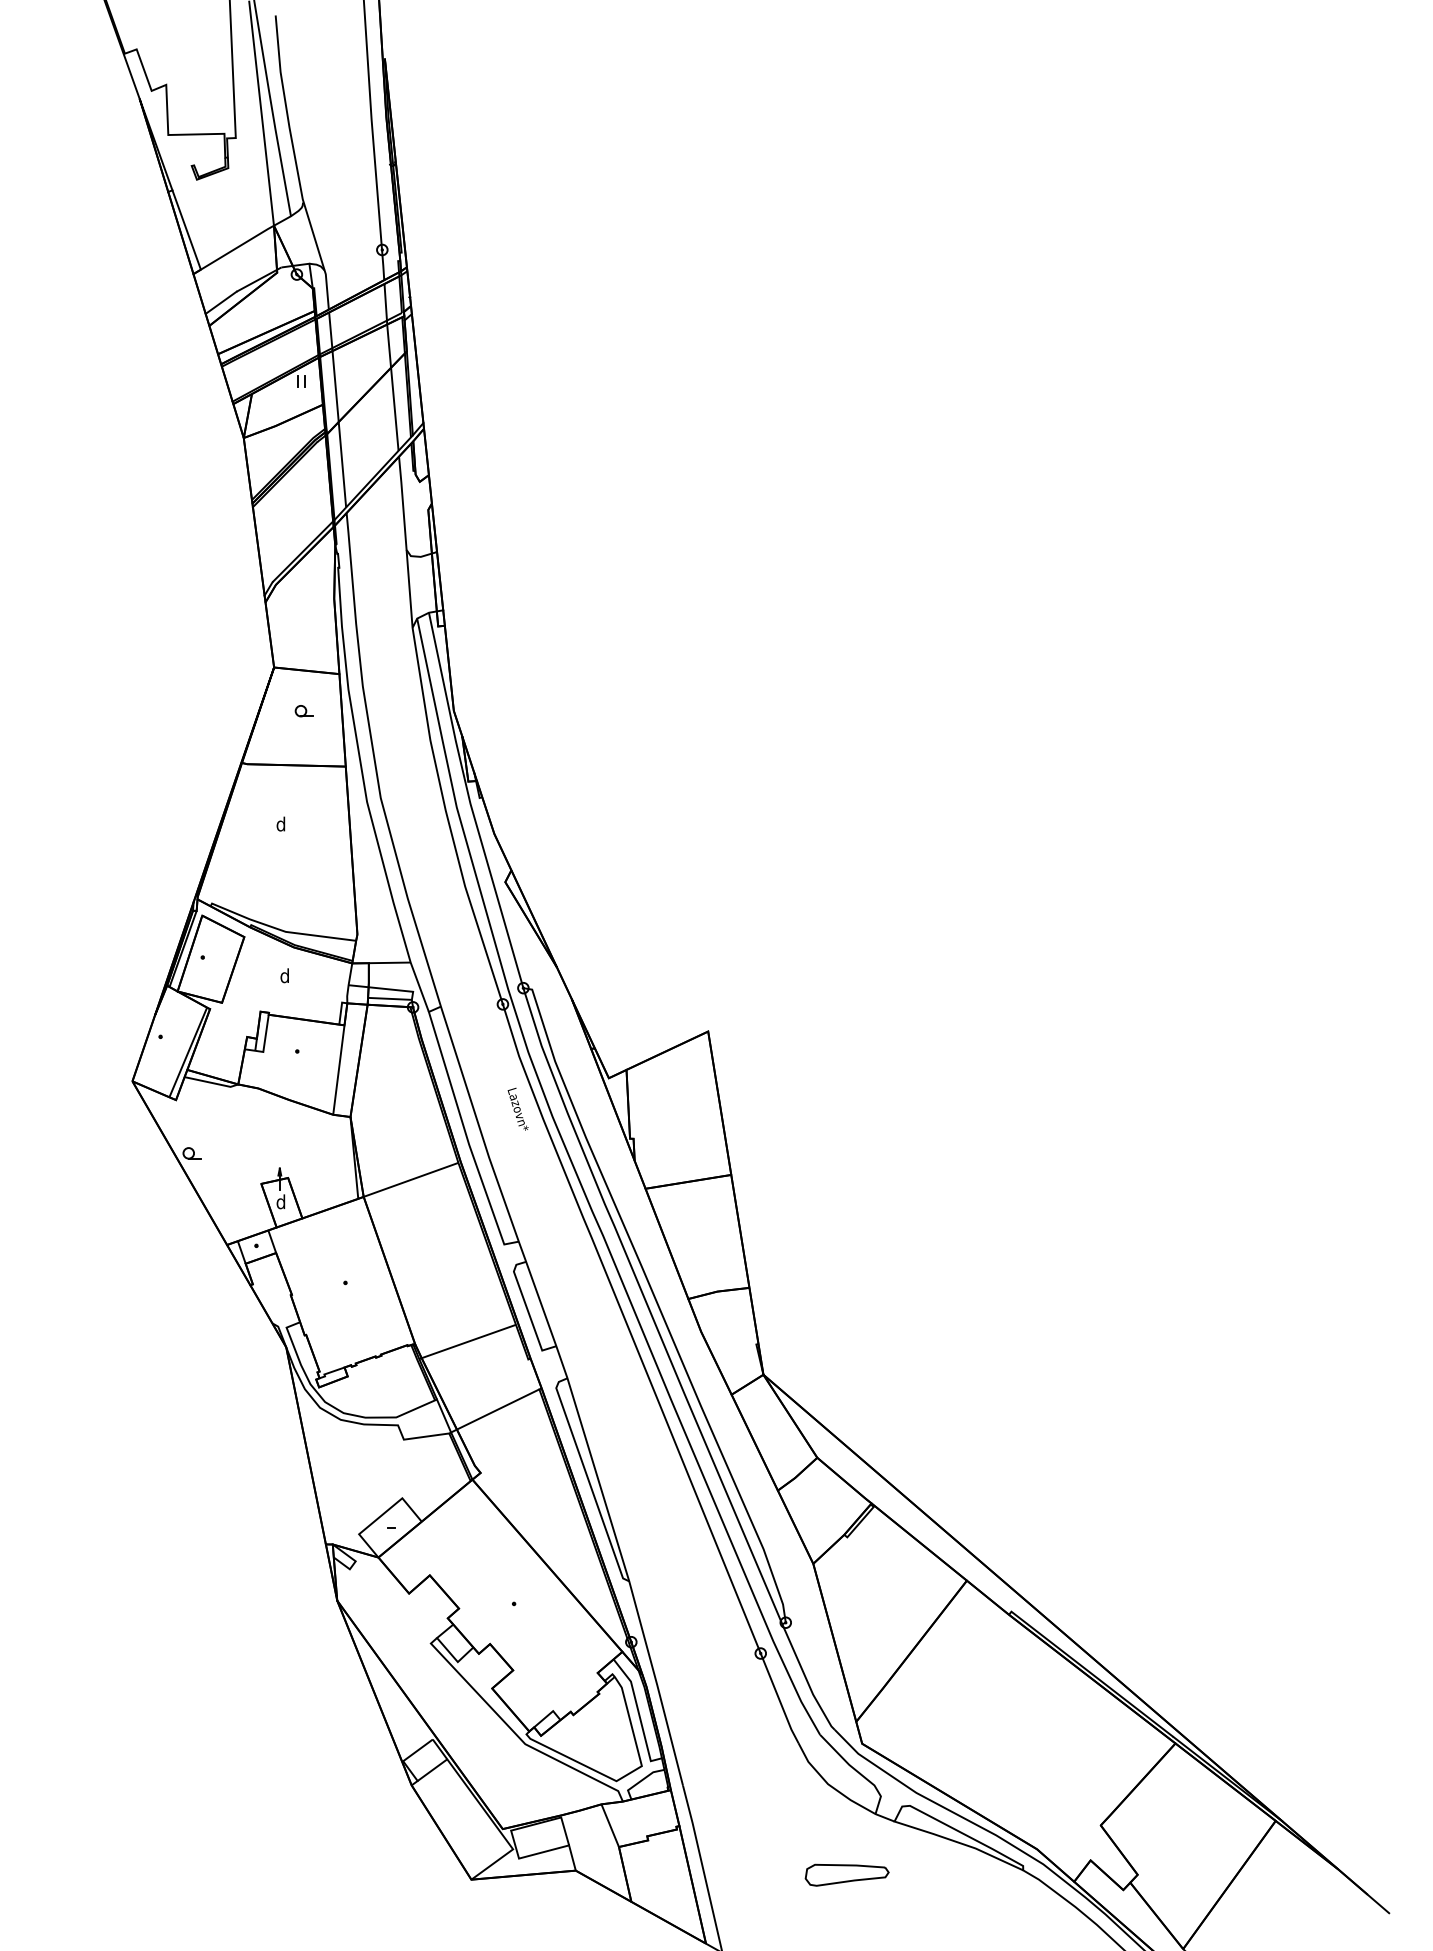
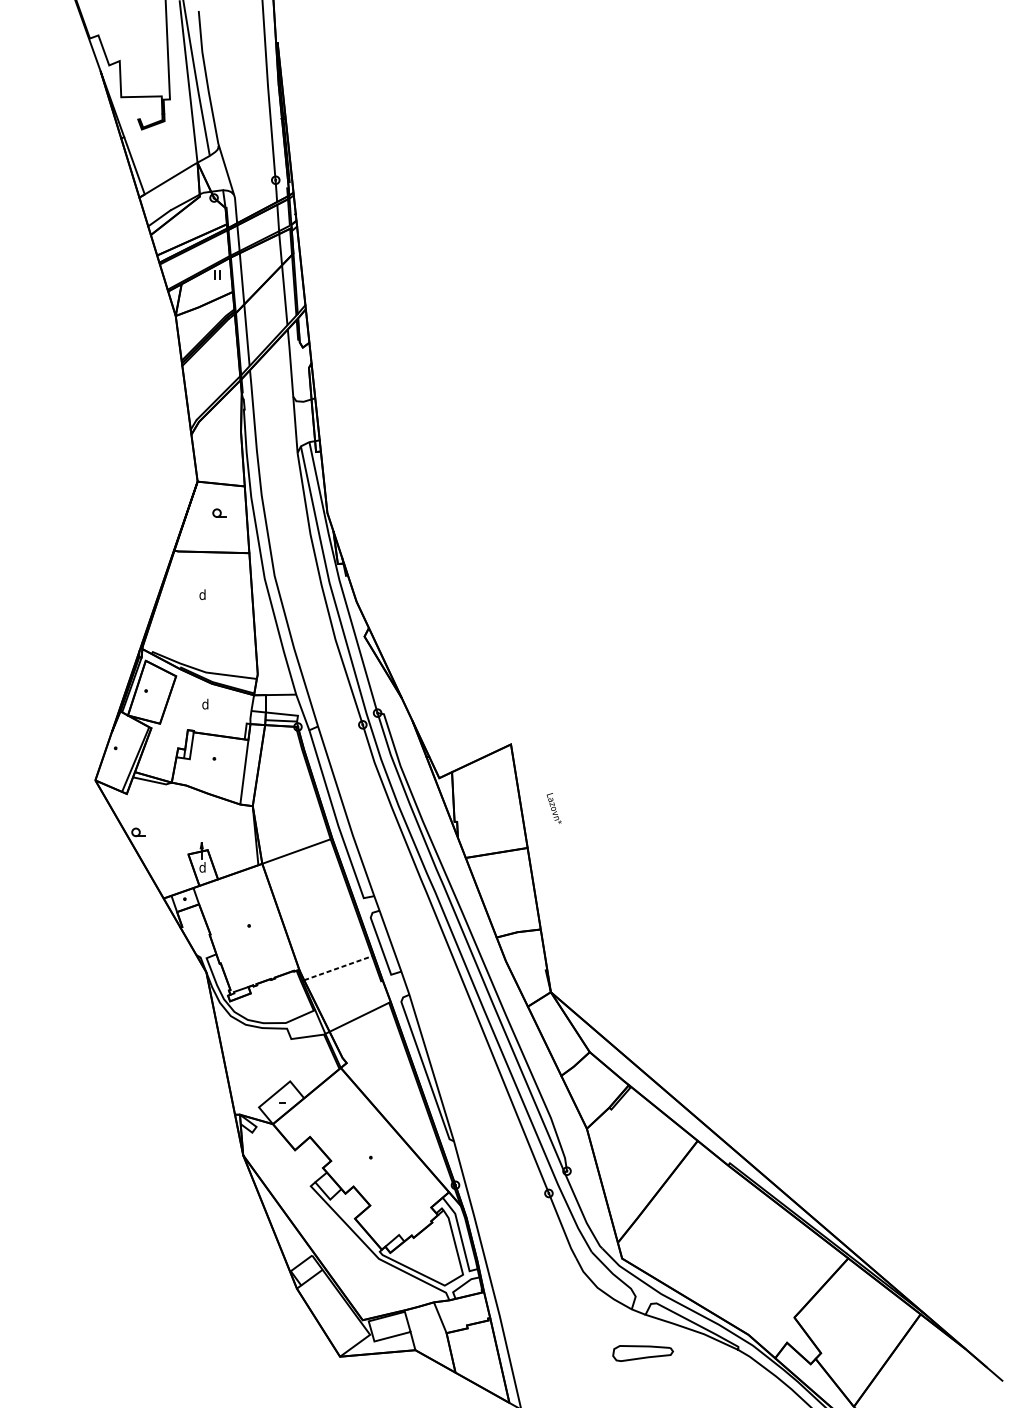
text: (517, 1108) -> (553, 807), moved
line: (469, 1341) -> (338, 968), solid -> dashed
part: (846, 1874) -> (642, 1352), moved

